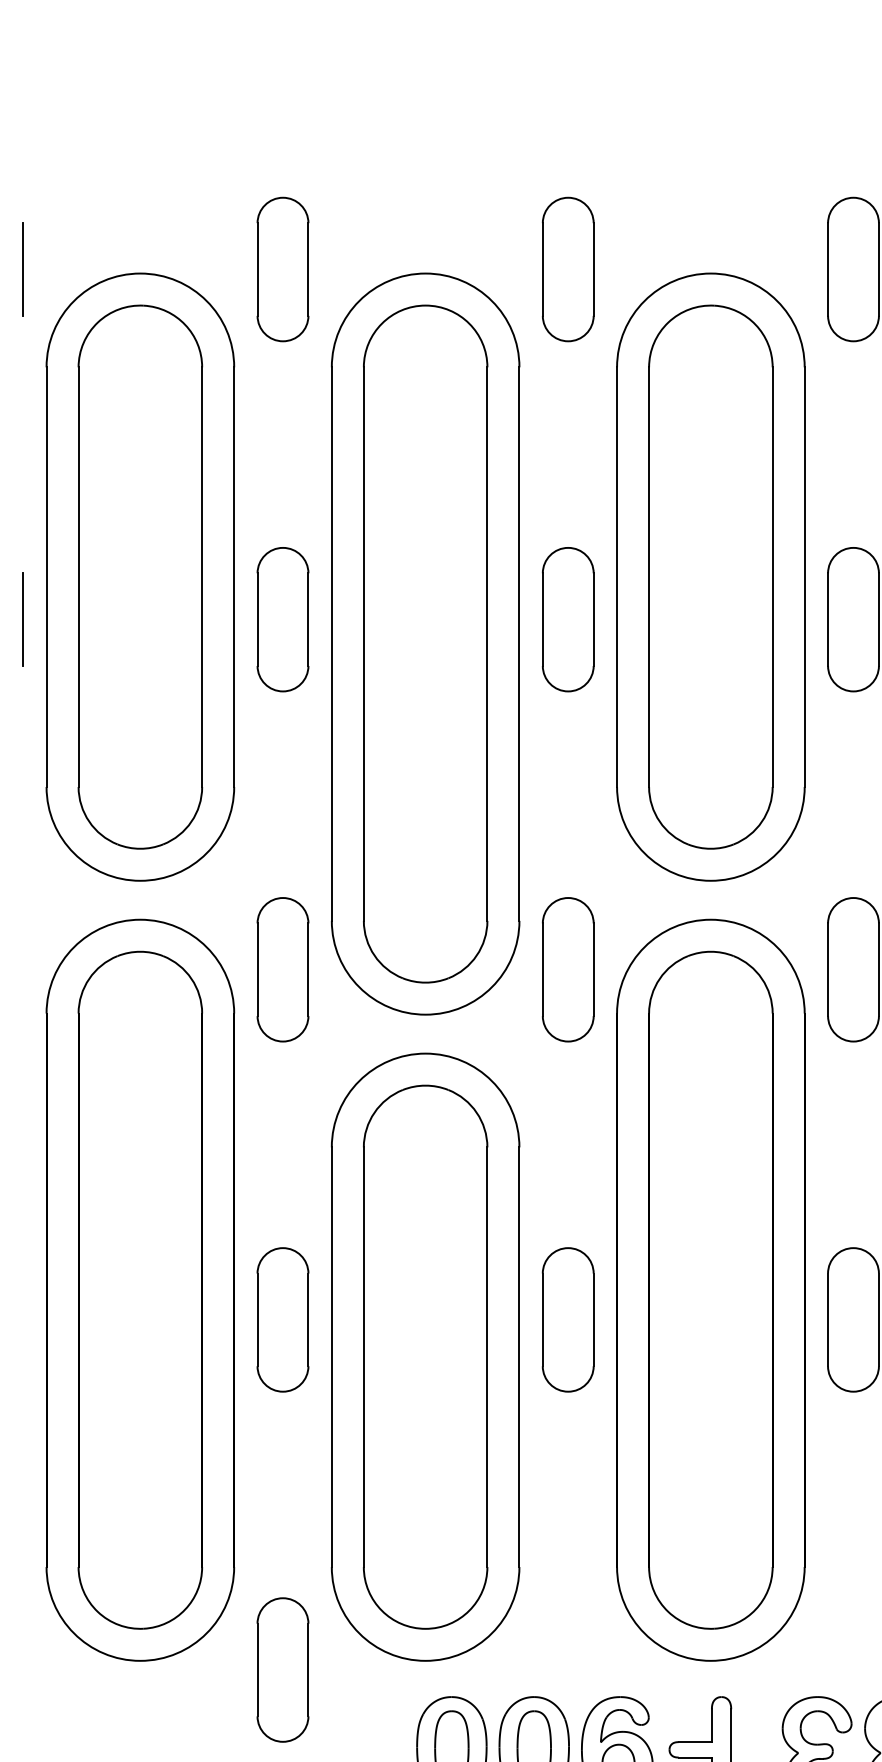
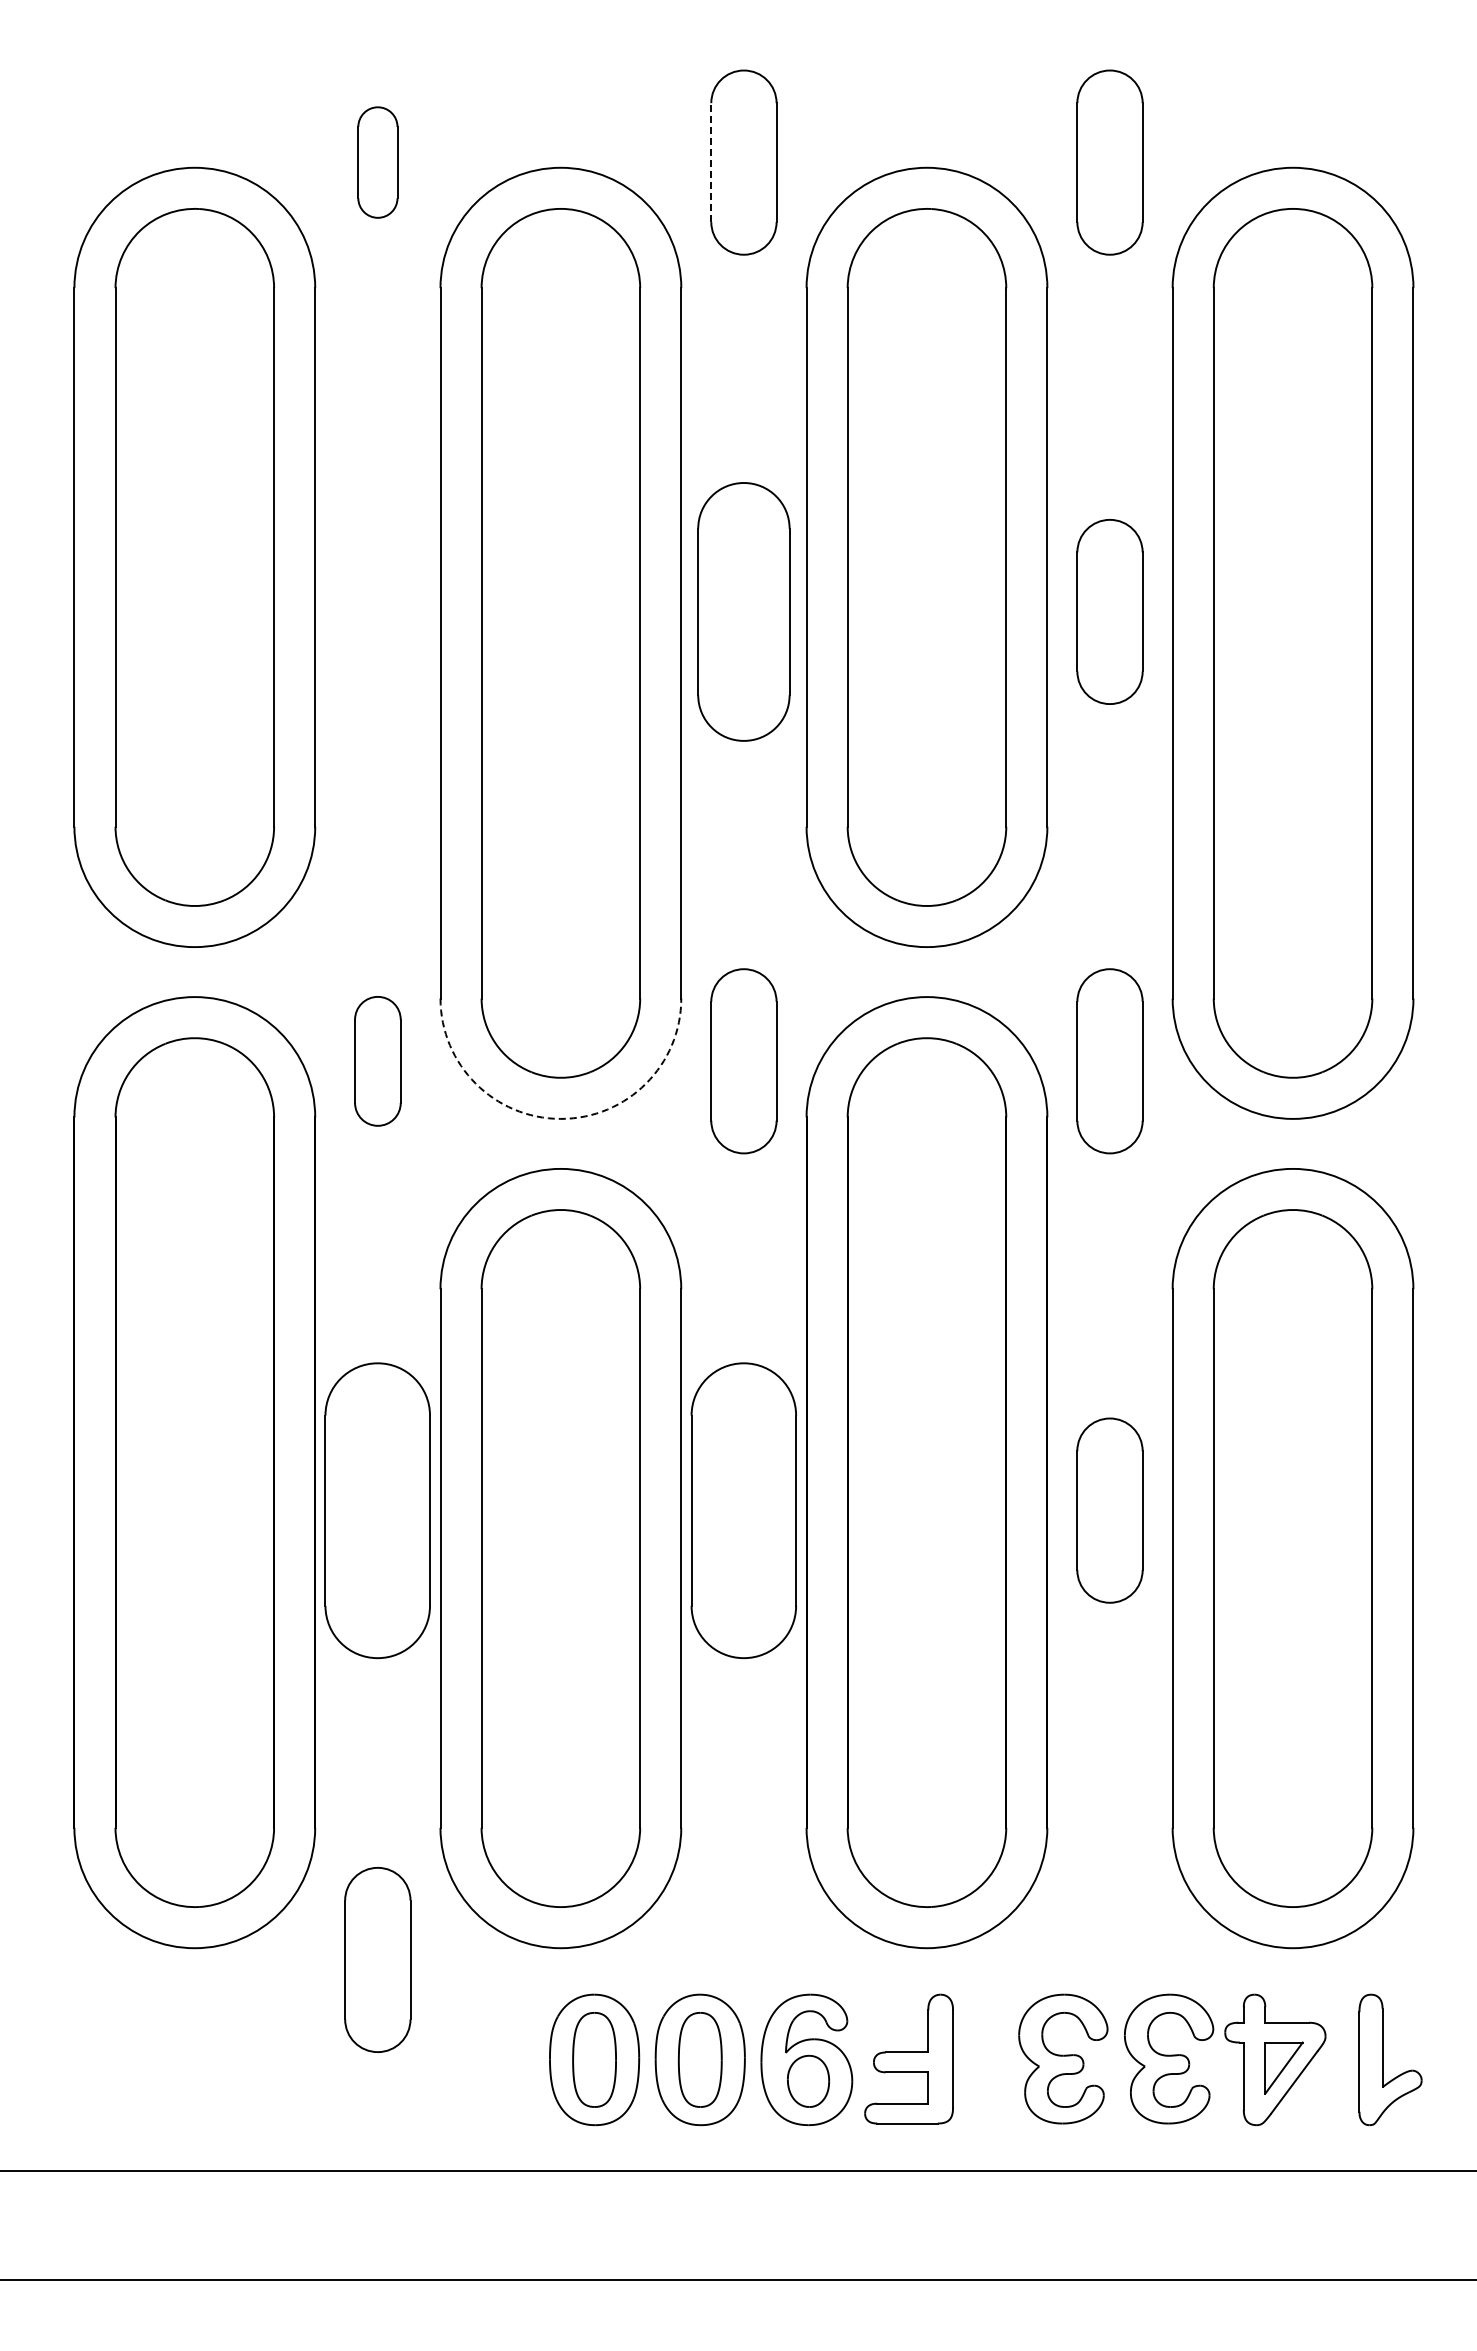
line: (23, 269) -> (44, 162), removed
part: (282, 269) -> (377, 162), size x0.6
line: (542, 269) -> (711, 162), solid -> dashed
line: (23, 619) -> (44, 611), removed
part: (282, 619) -> (377, 611), removed
part: (567, 619) -> (743, 611), size x1.4
part: (282, 969) -> (377, 1061), size x0.7
arc: (425, 1014) -> (560, 1118), solid -> dashed
part: (282, 1319) -> (377, 1510), size x1.6
part: (567, 1319) -> (743, 1510), size x1.6

